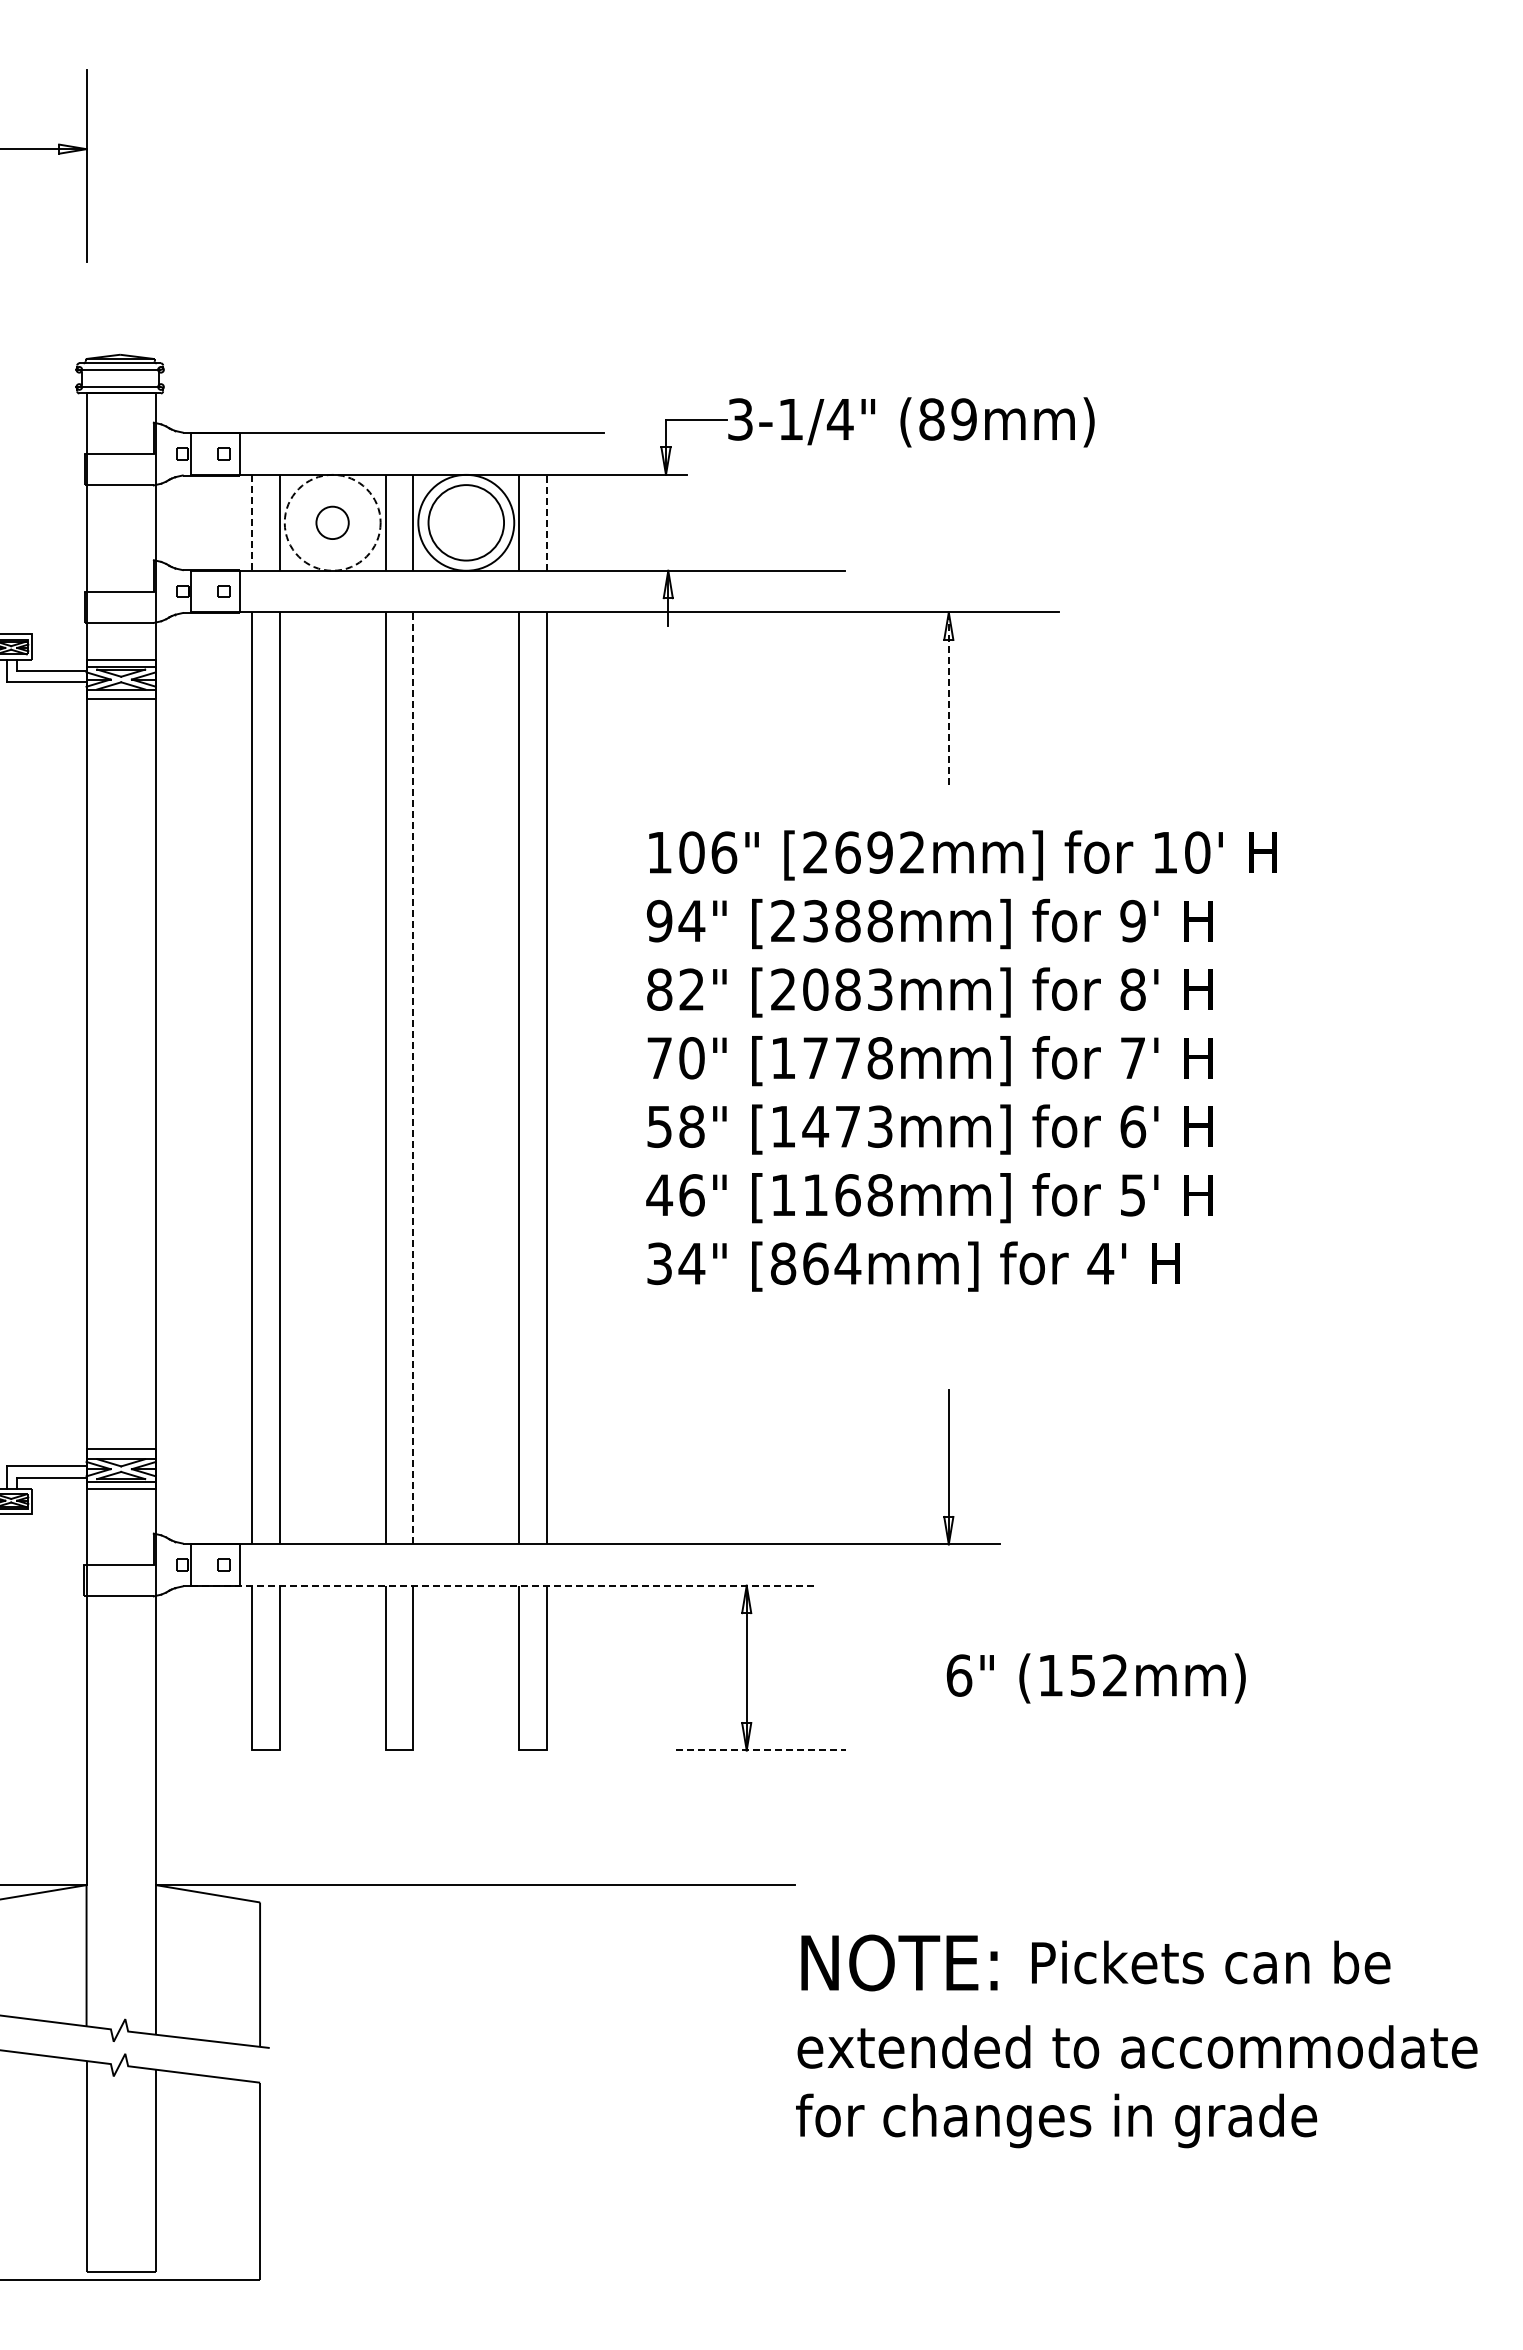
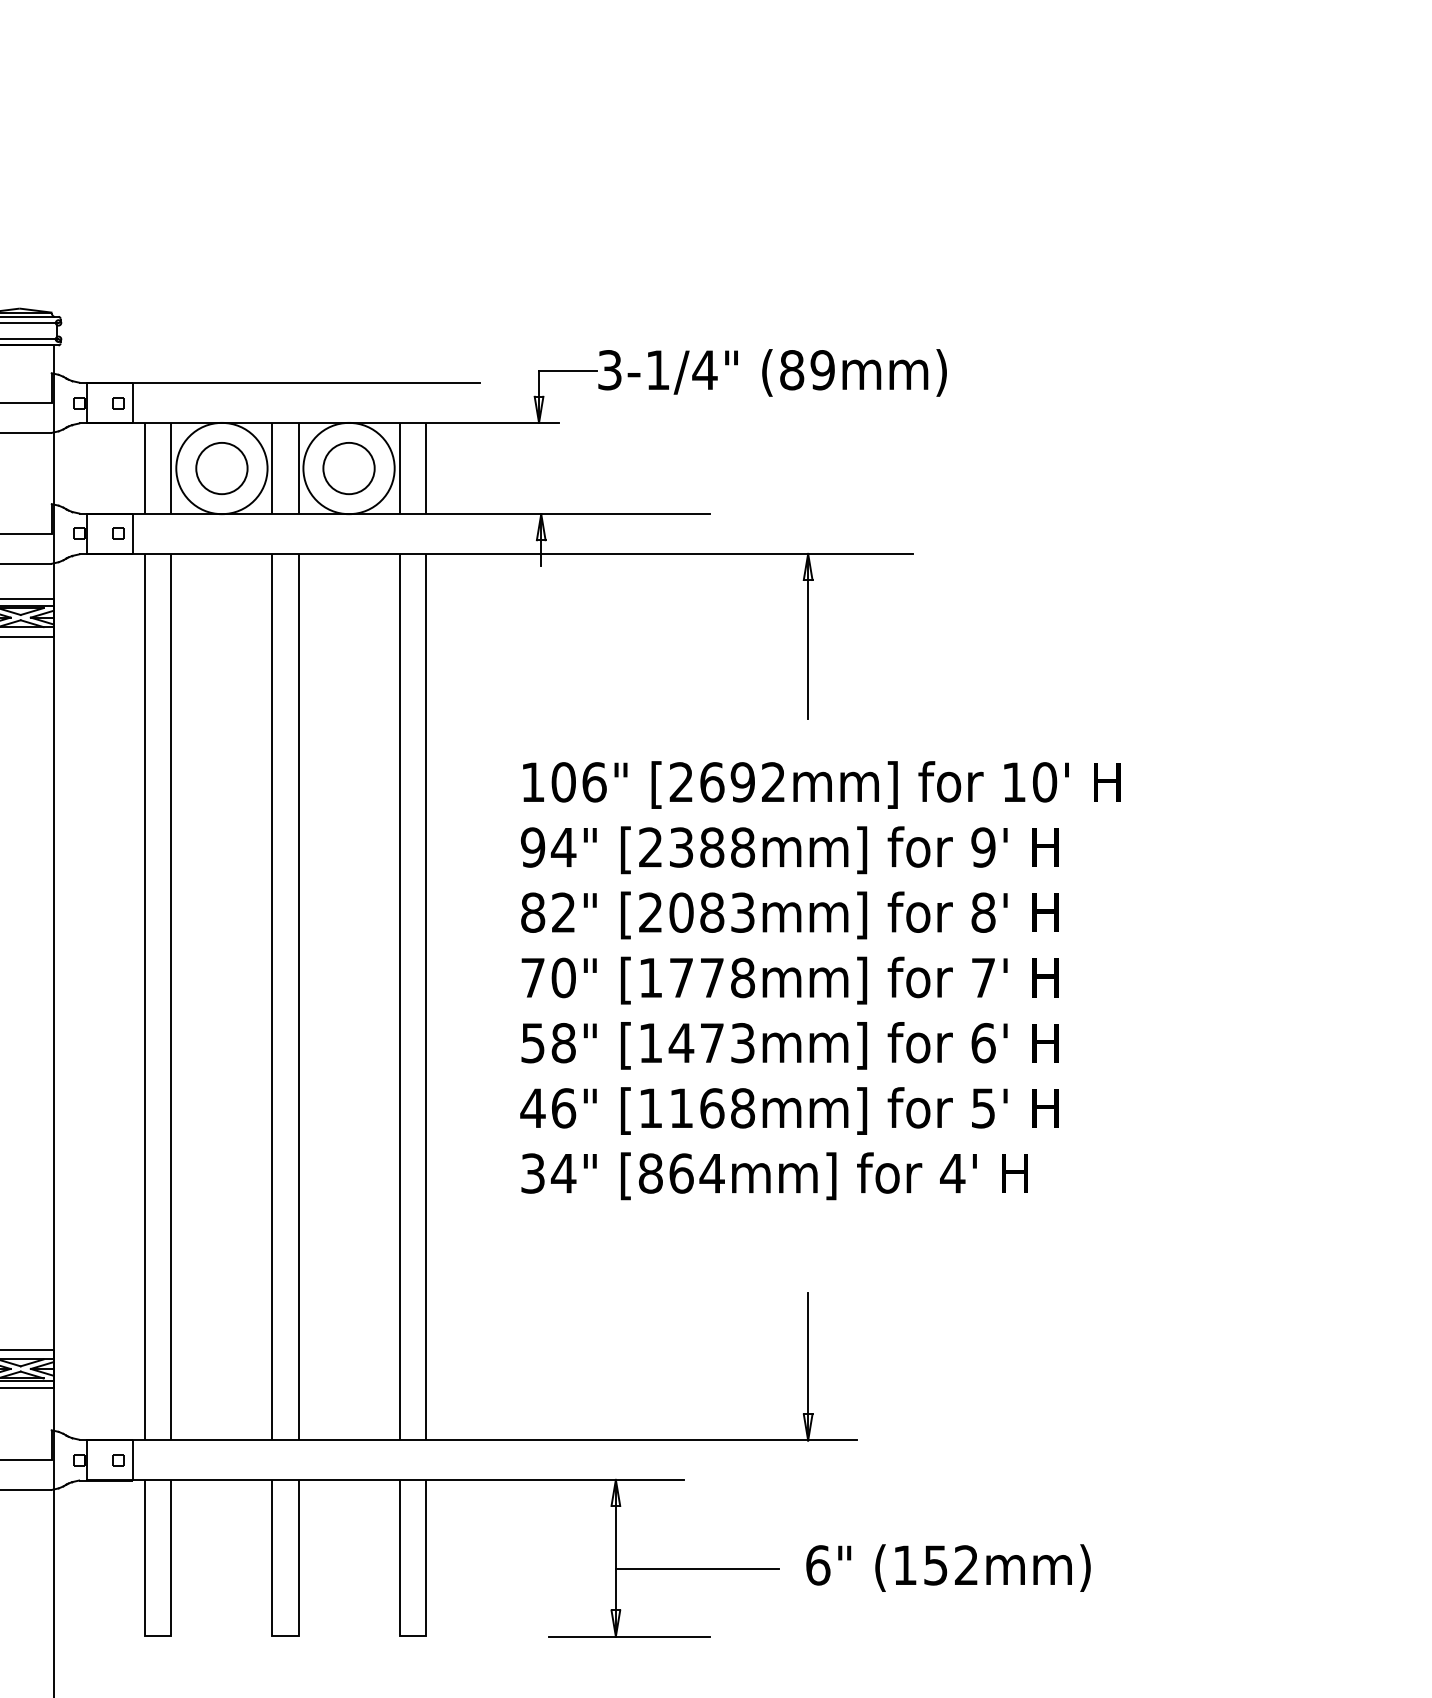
line: (252, 522) -> (145, 468), dashed -> solid
circle: (332, 522) -> (221, 468), dashed -> solid
circle: (332, 522) -> (221, 468), size x1.67
circle: (466, 522) -> (349, 468), size x0.71
line: (546, 522) -> (425, 468), dashed -> solid
line: (948, 699) -> (807, 636), dashed -> solid
line: (413, 1078) -> (298, 997), dashed -> solid
line: (504, 1585) -> (385, 1479), dashed -> solid
line: (832, 1678) -> (697, 1568), added
line: (760, 1750) -> (628, 1636), dashed -> solid

